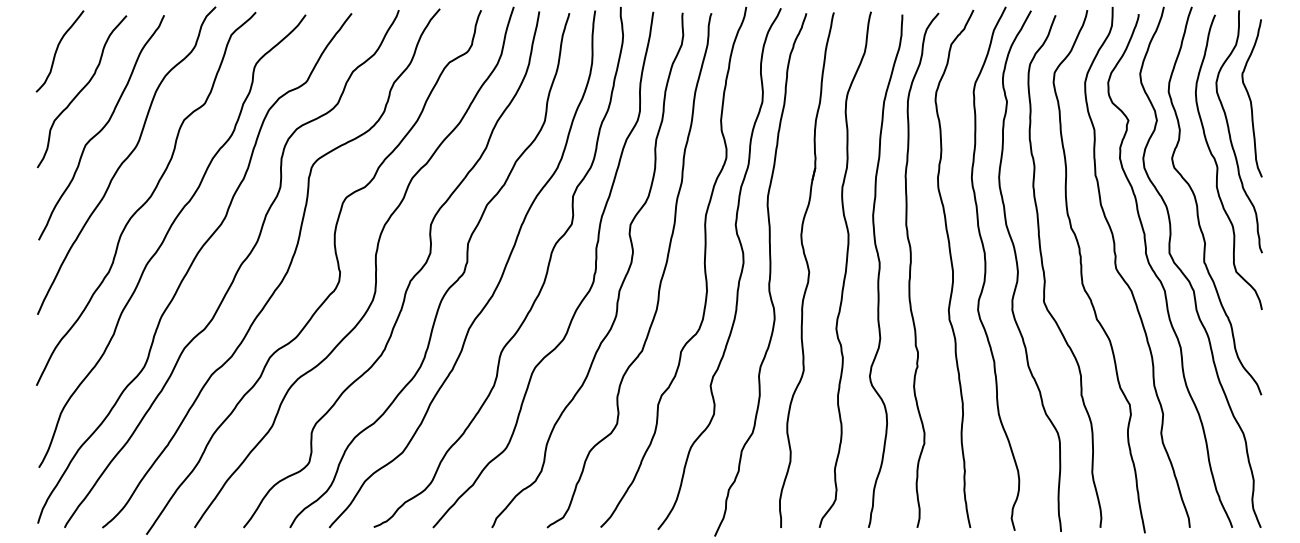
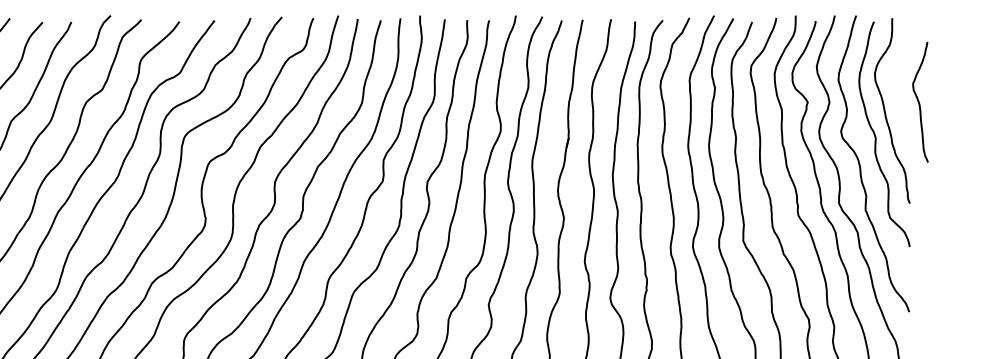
curve: (1250, 98) -> (919, 102), moved

